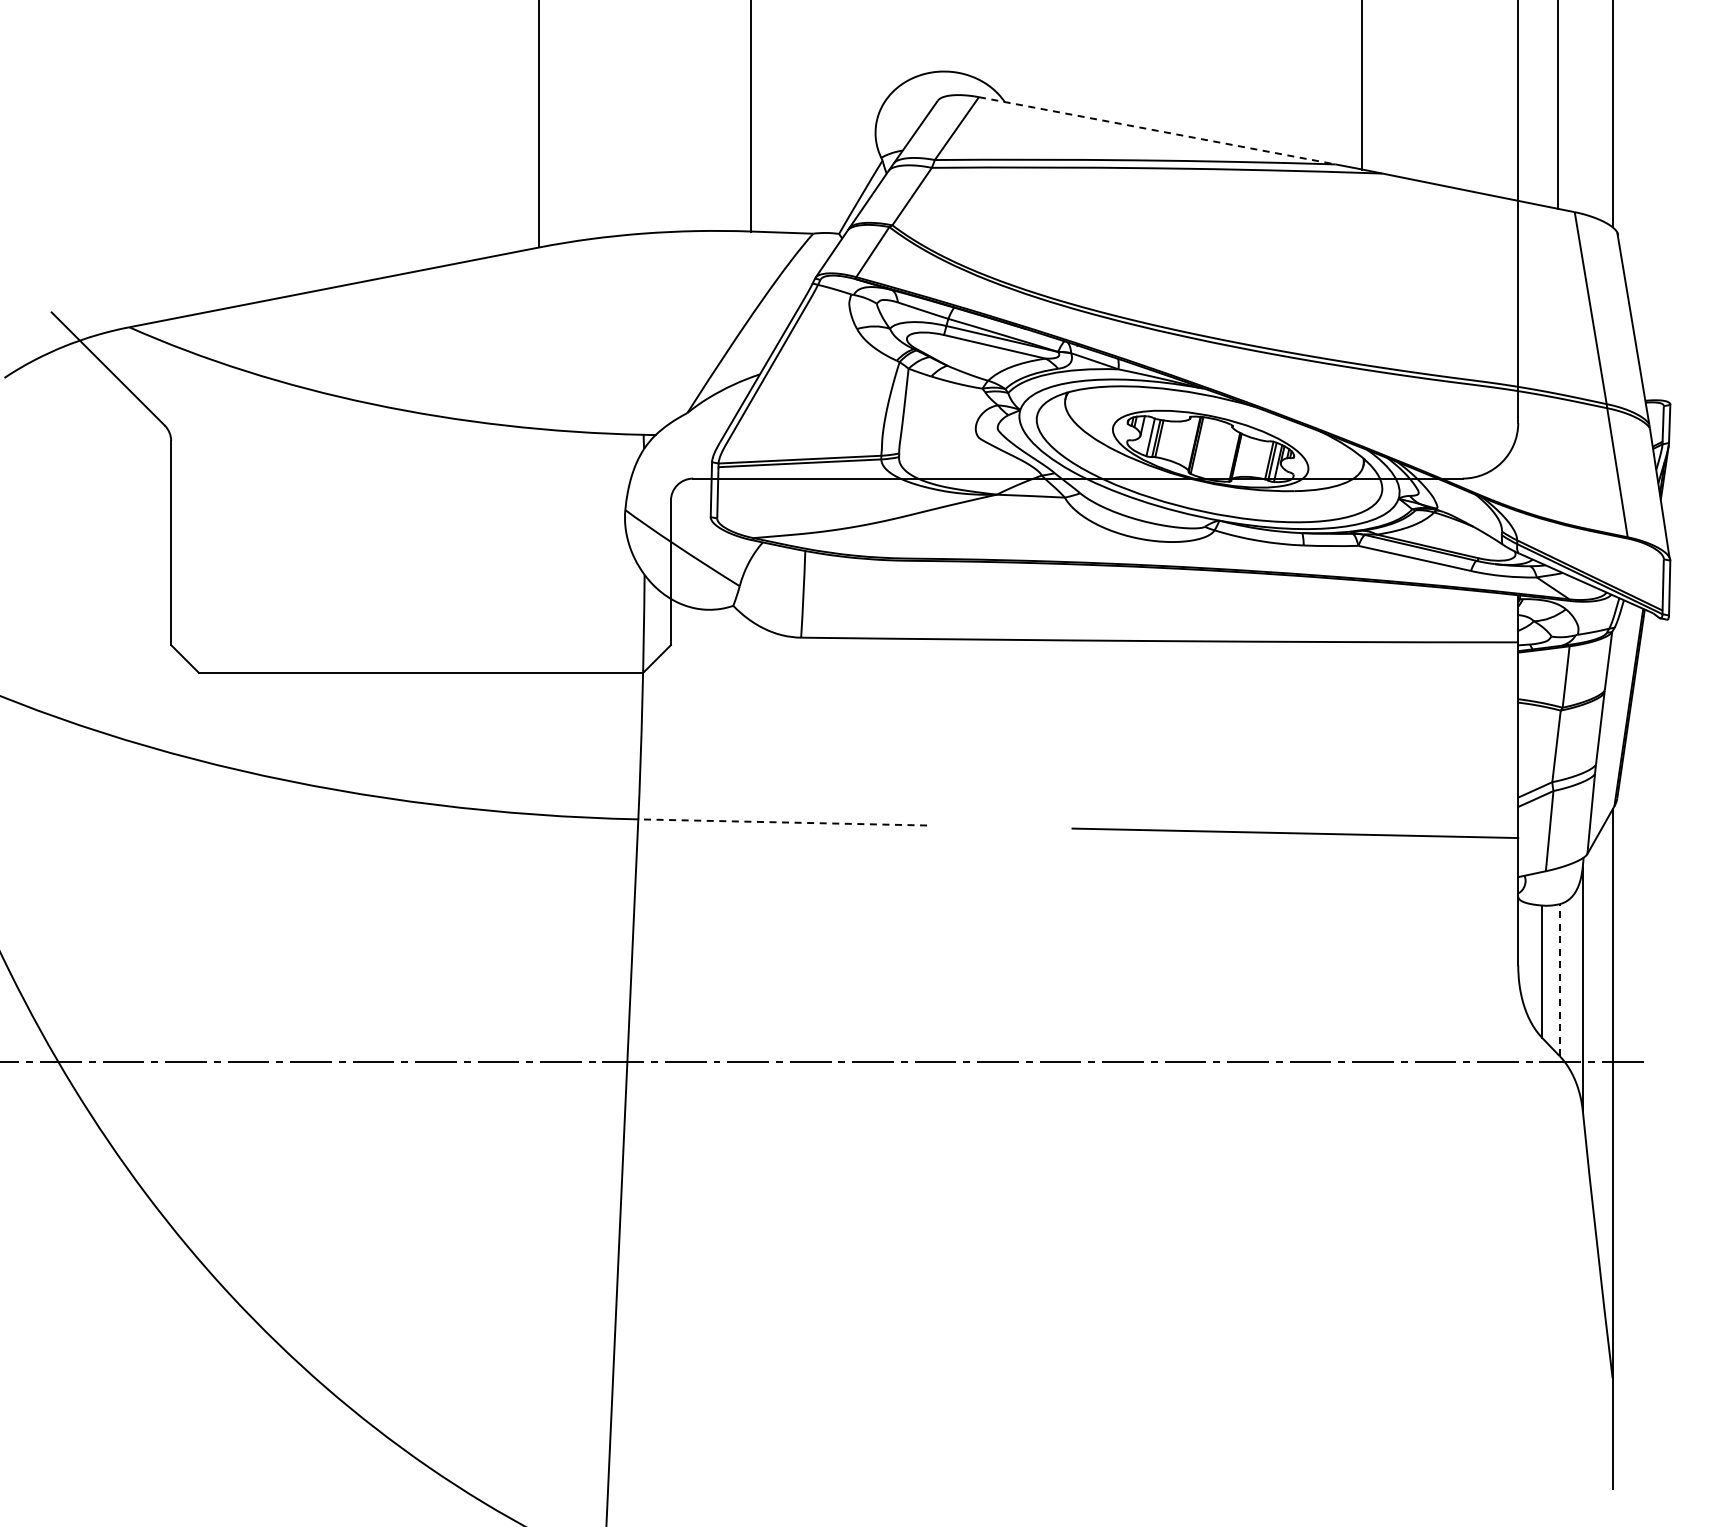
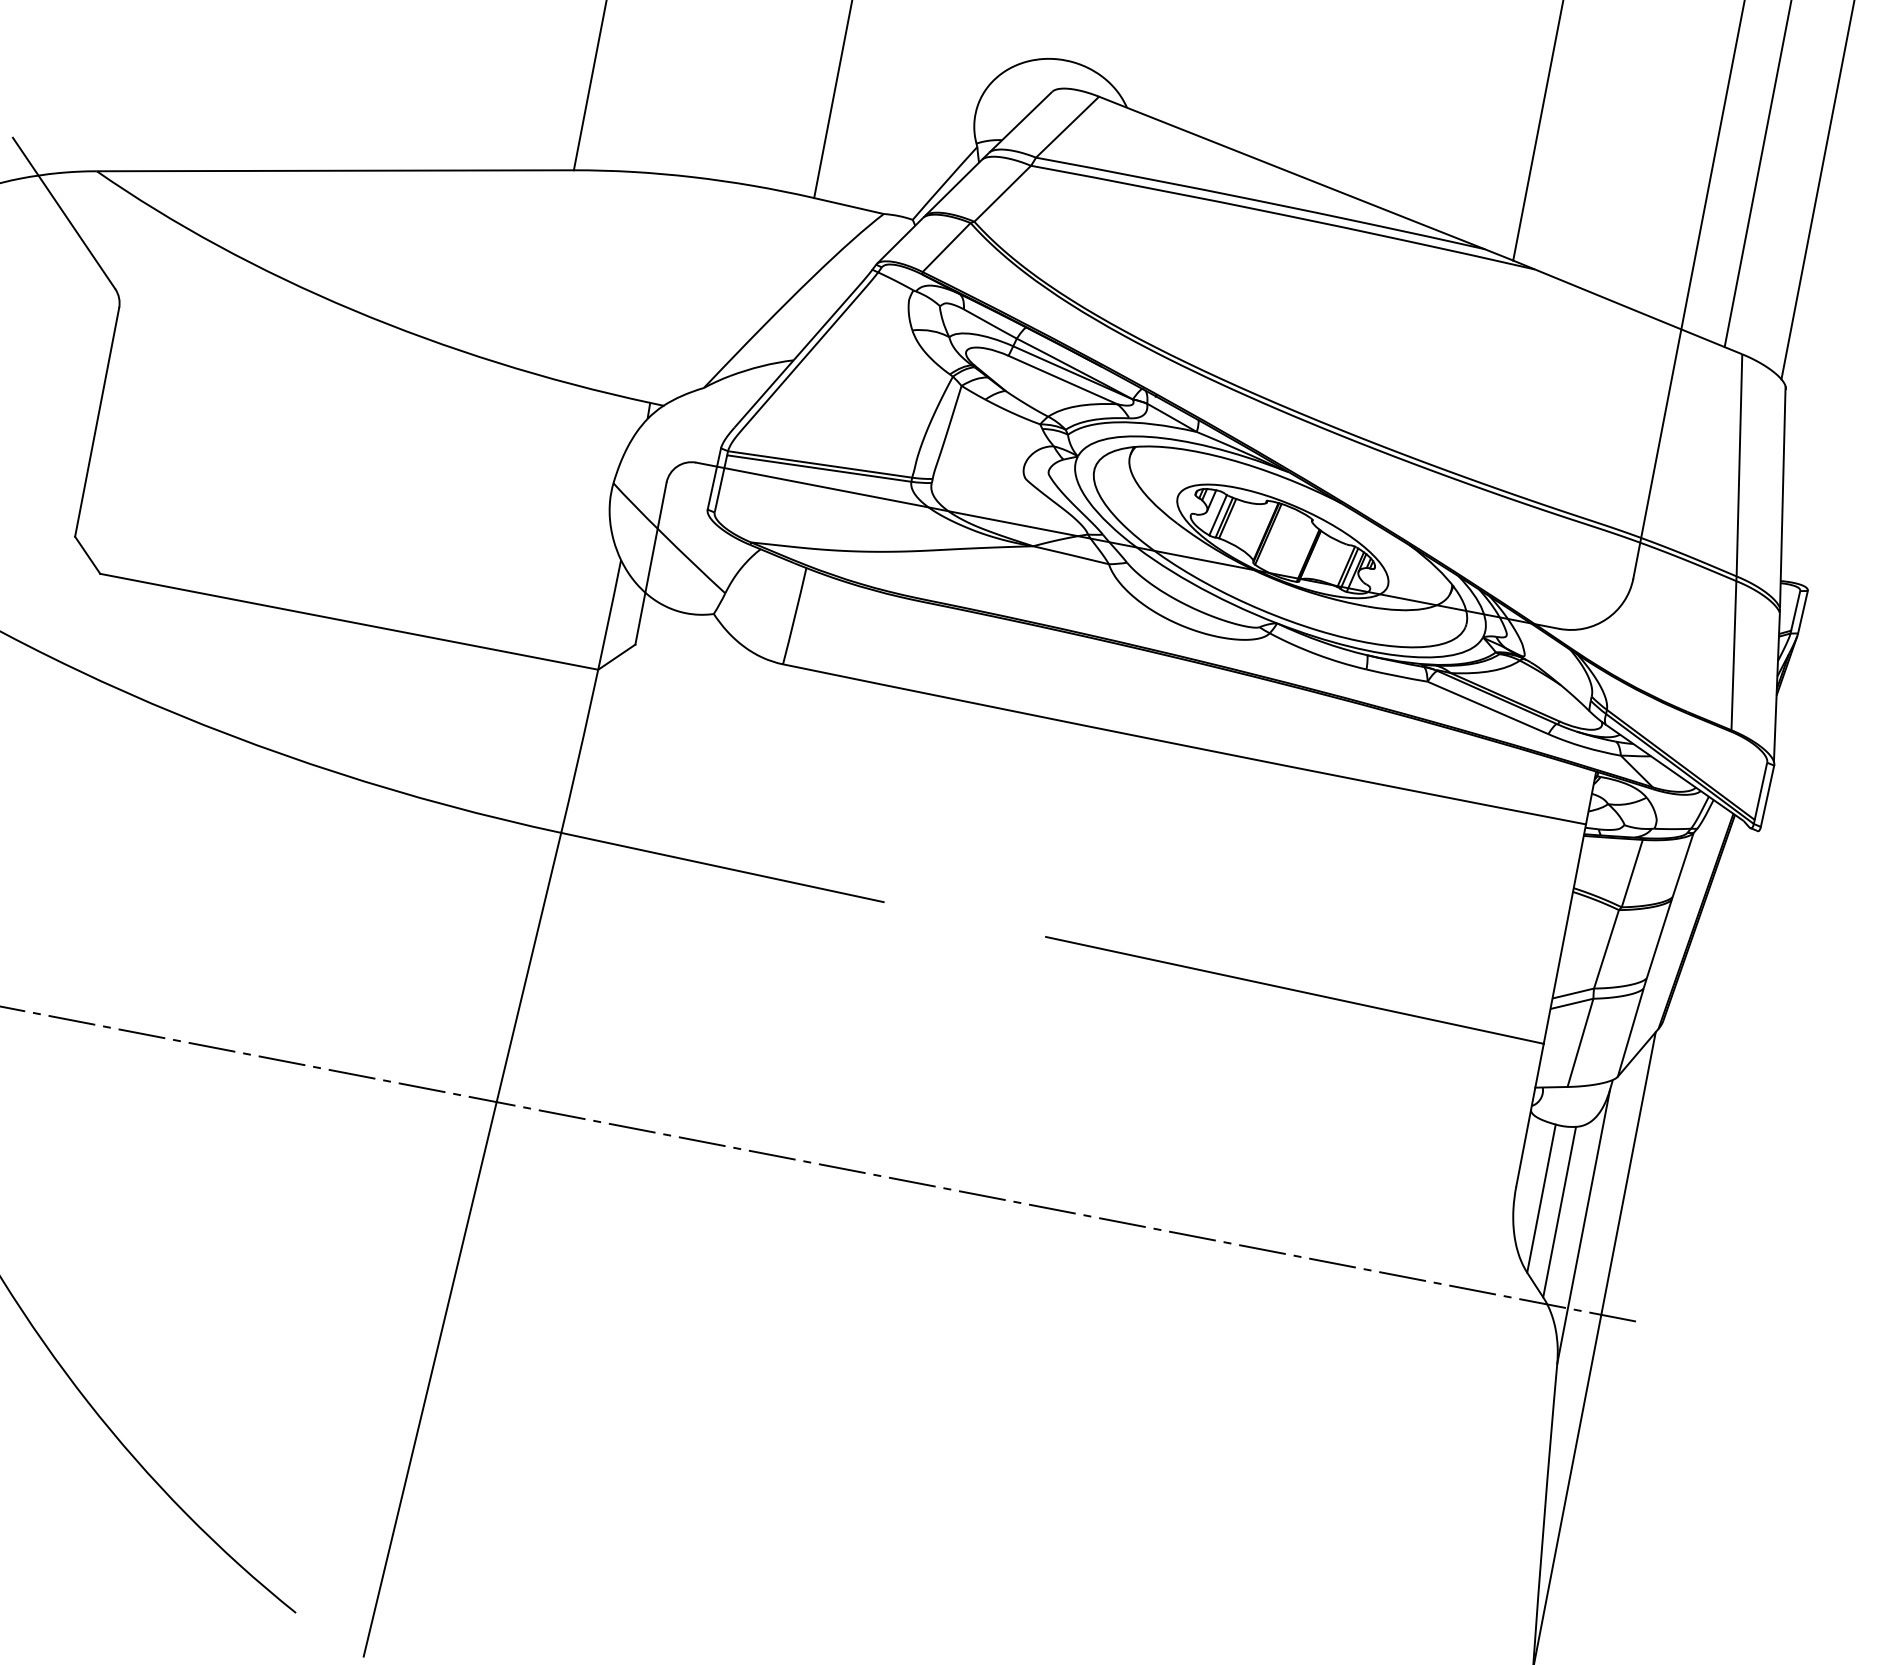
line: (1157, 130) -> (1292, 172), dashed -> solid
line: (782, 822) -> (722, 867), dashed -> solid
line: (1559, 979) -> (1559, 1211), dashed -> solid

